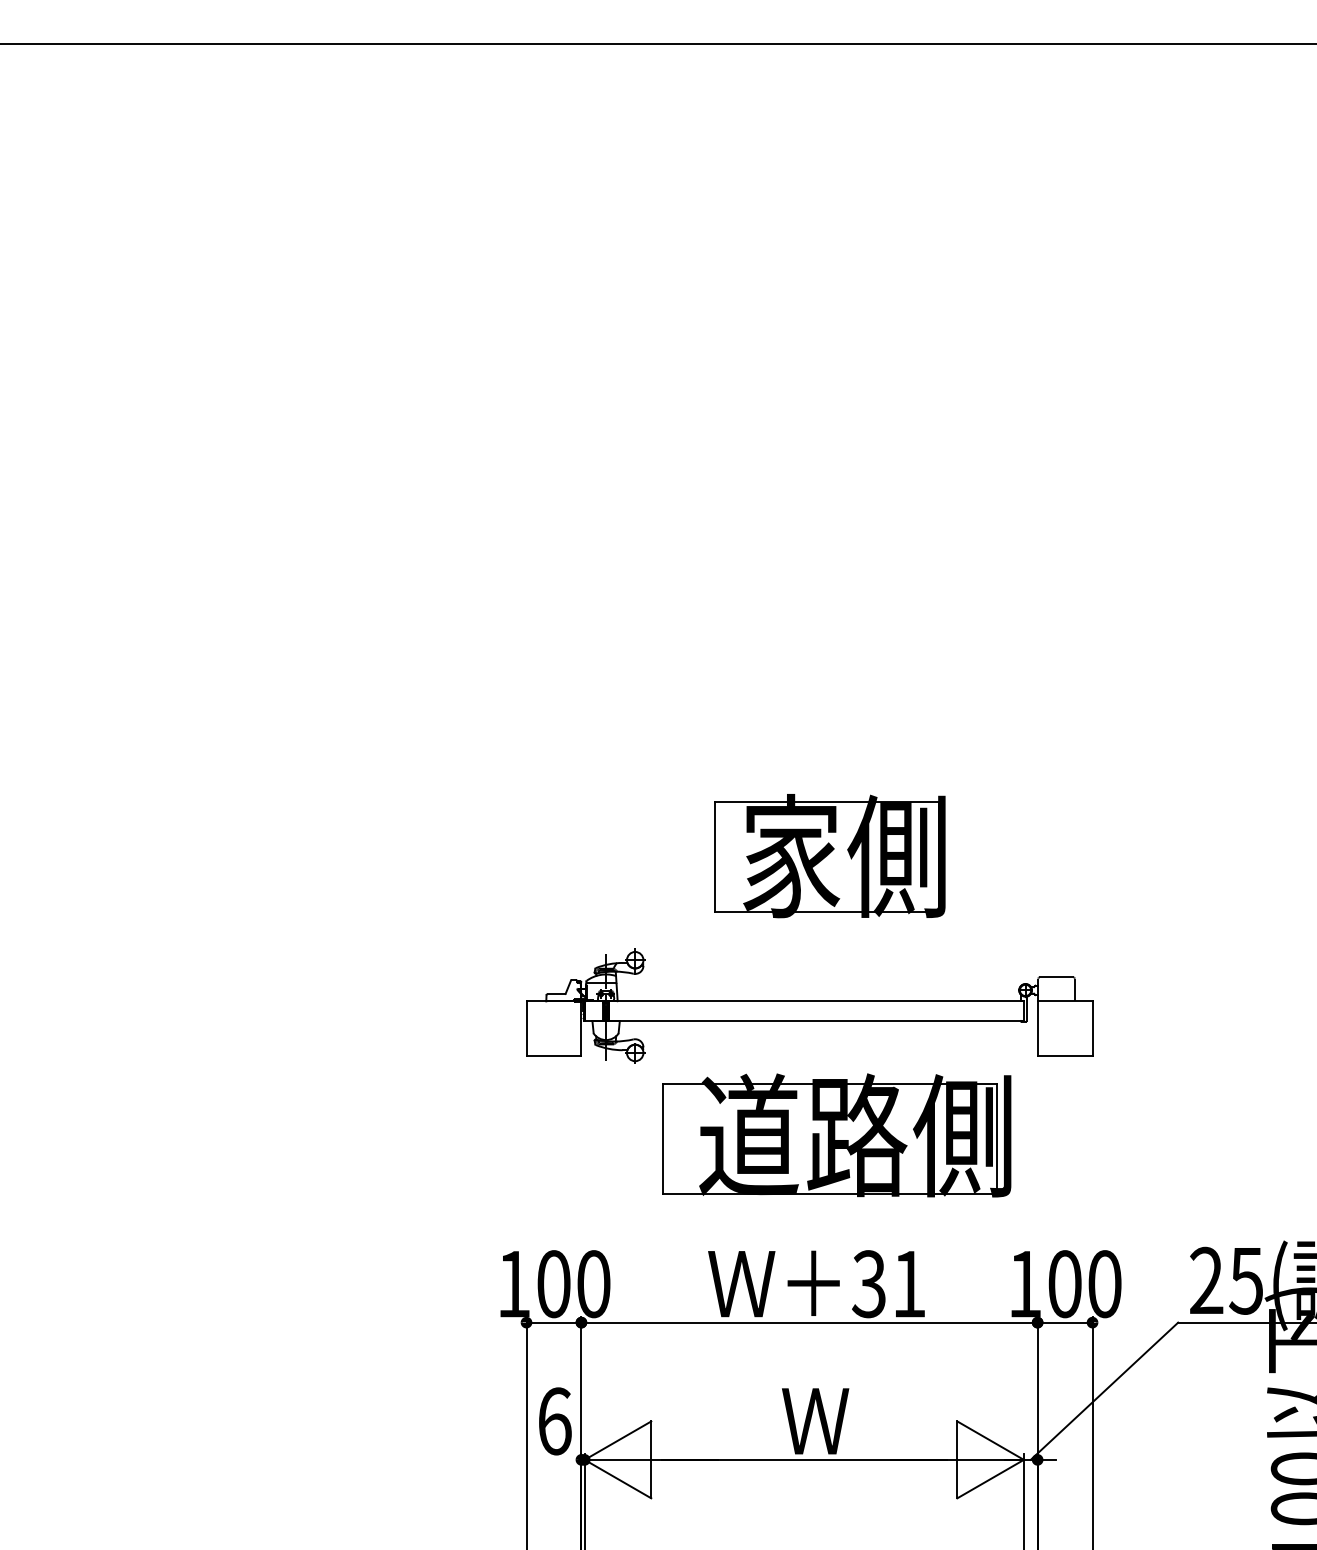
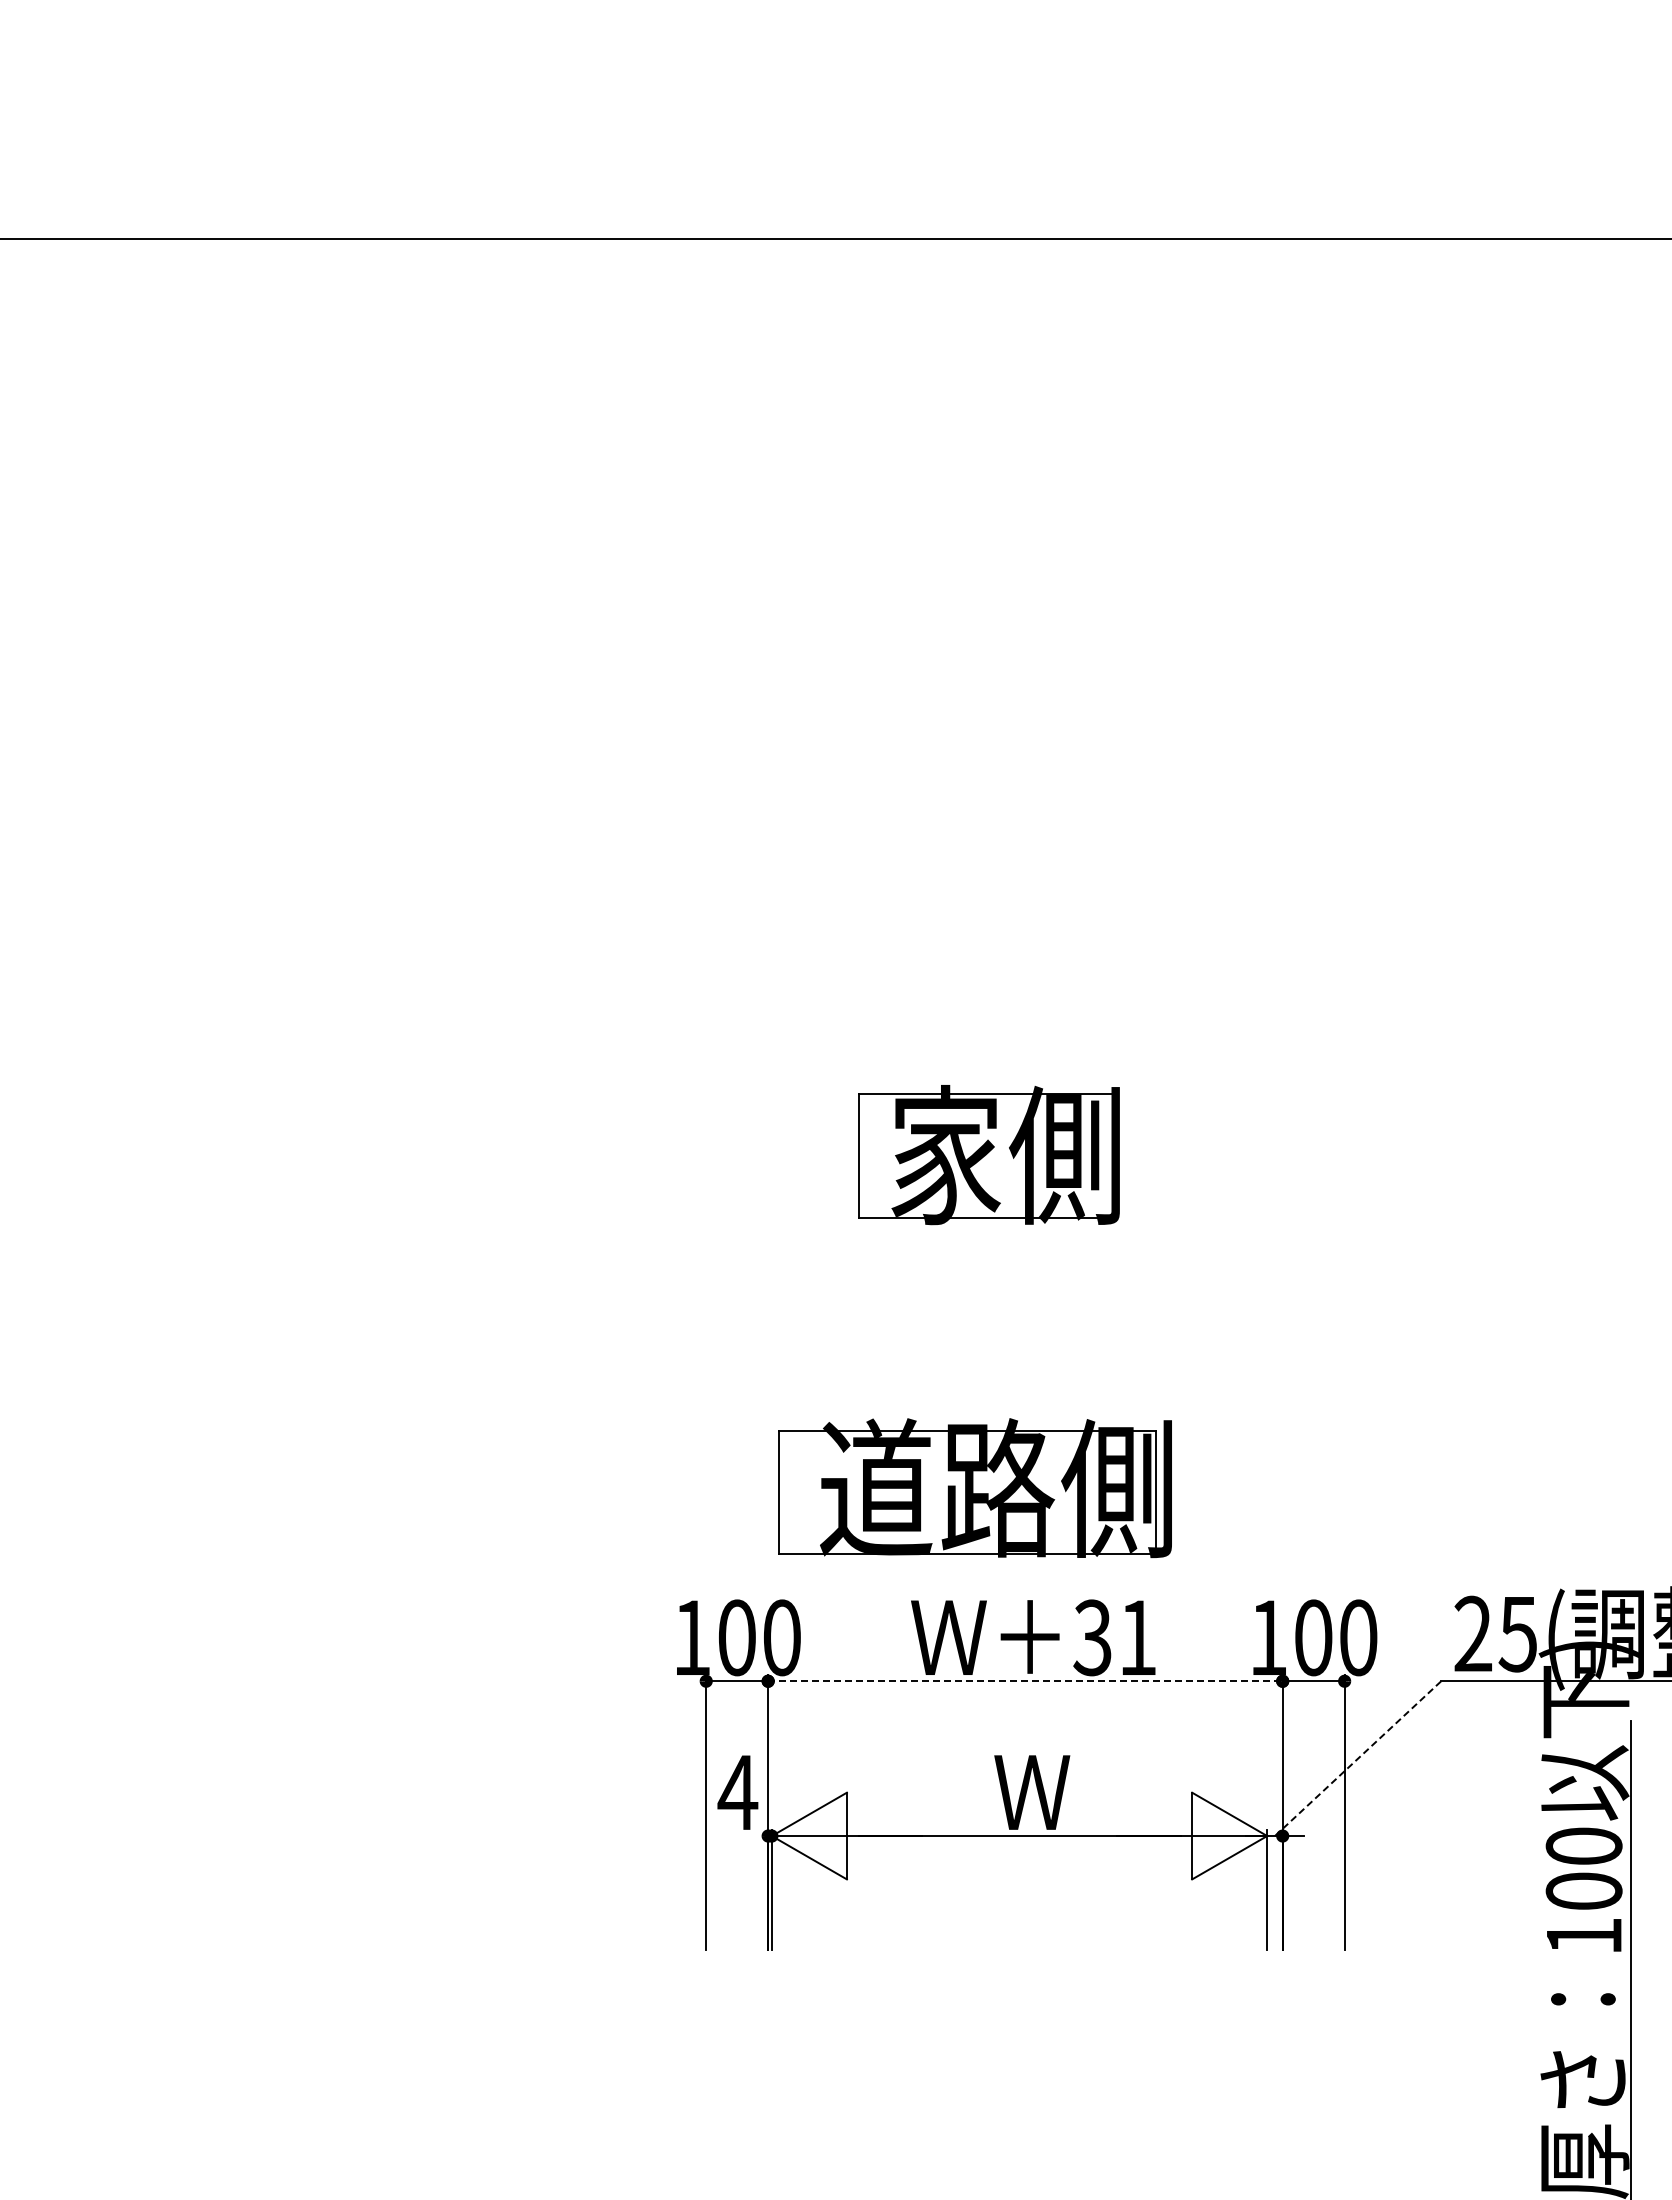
part: (829, 856) -> (988, 1155), moved
part: (809, 1006) -> (1025, 1324), removed
part: (836, 1135) -> (974, 1488), moved
line: (809, 1322) -> (1025, 1681), solid -> dashed
line: (1104, 1391) -> (1358, 1758), solid -> dashed
text: (554, 1421) -> (737, 1792), 6 -> 4

